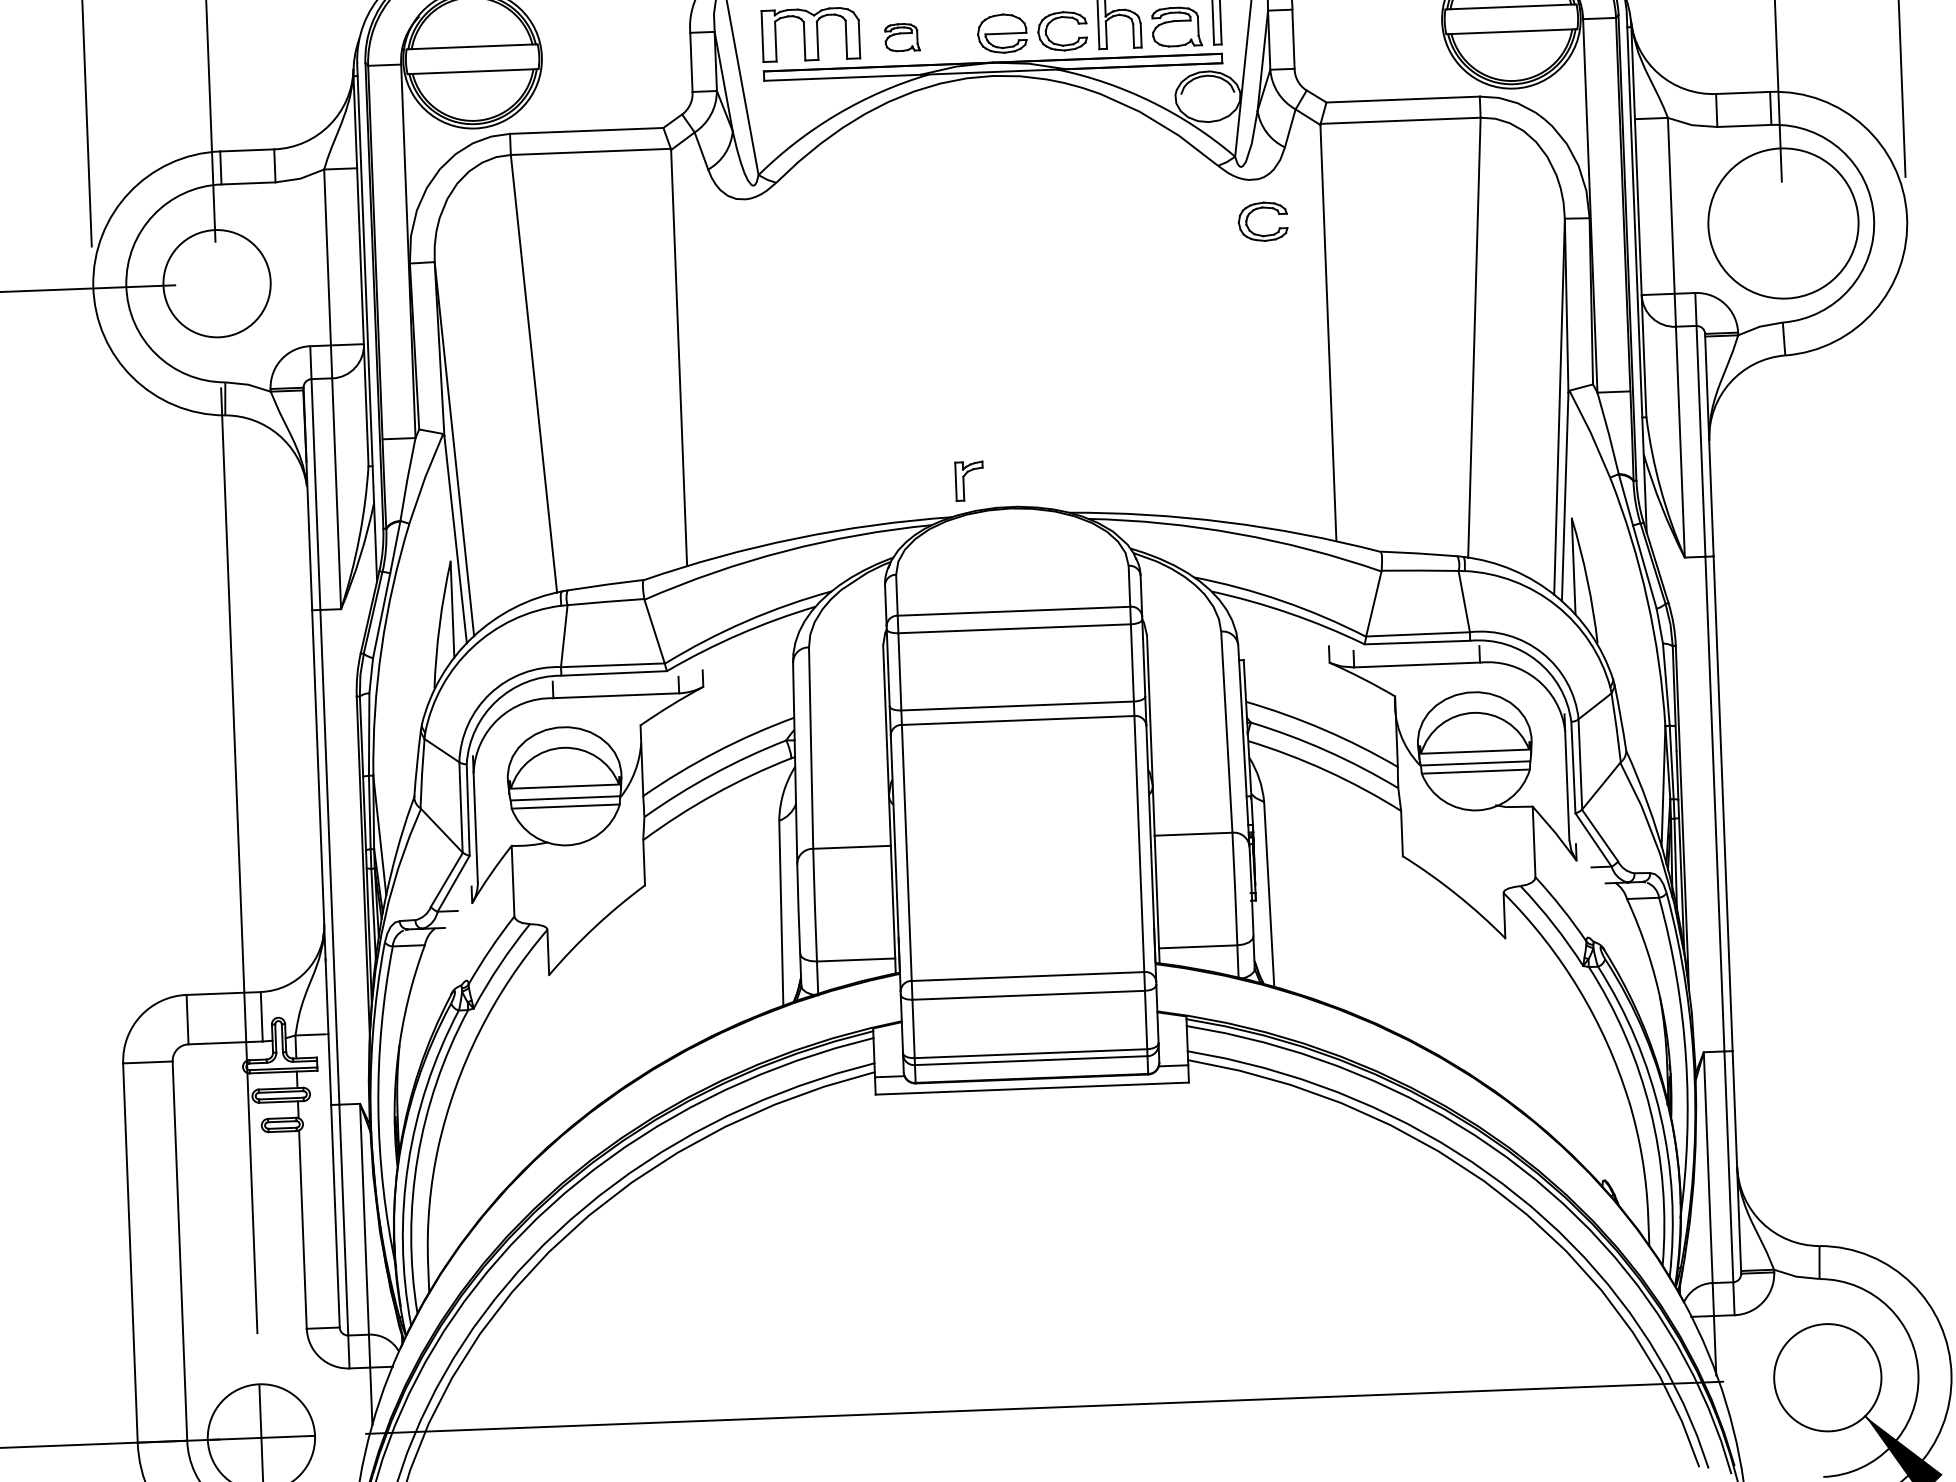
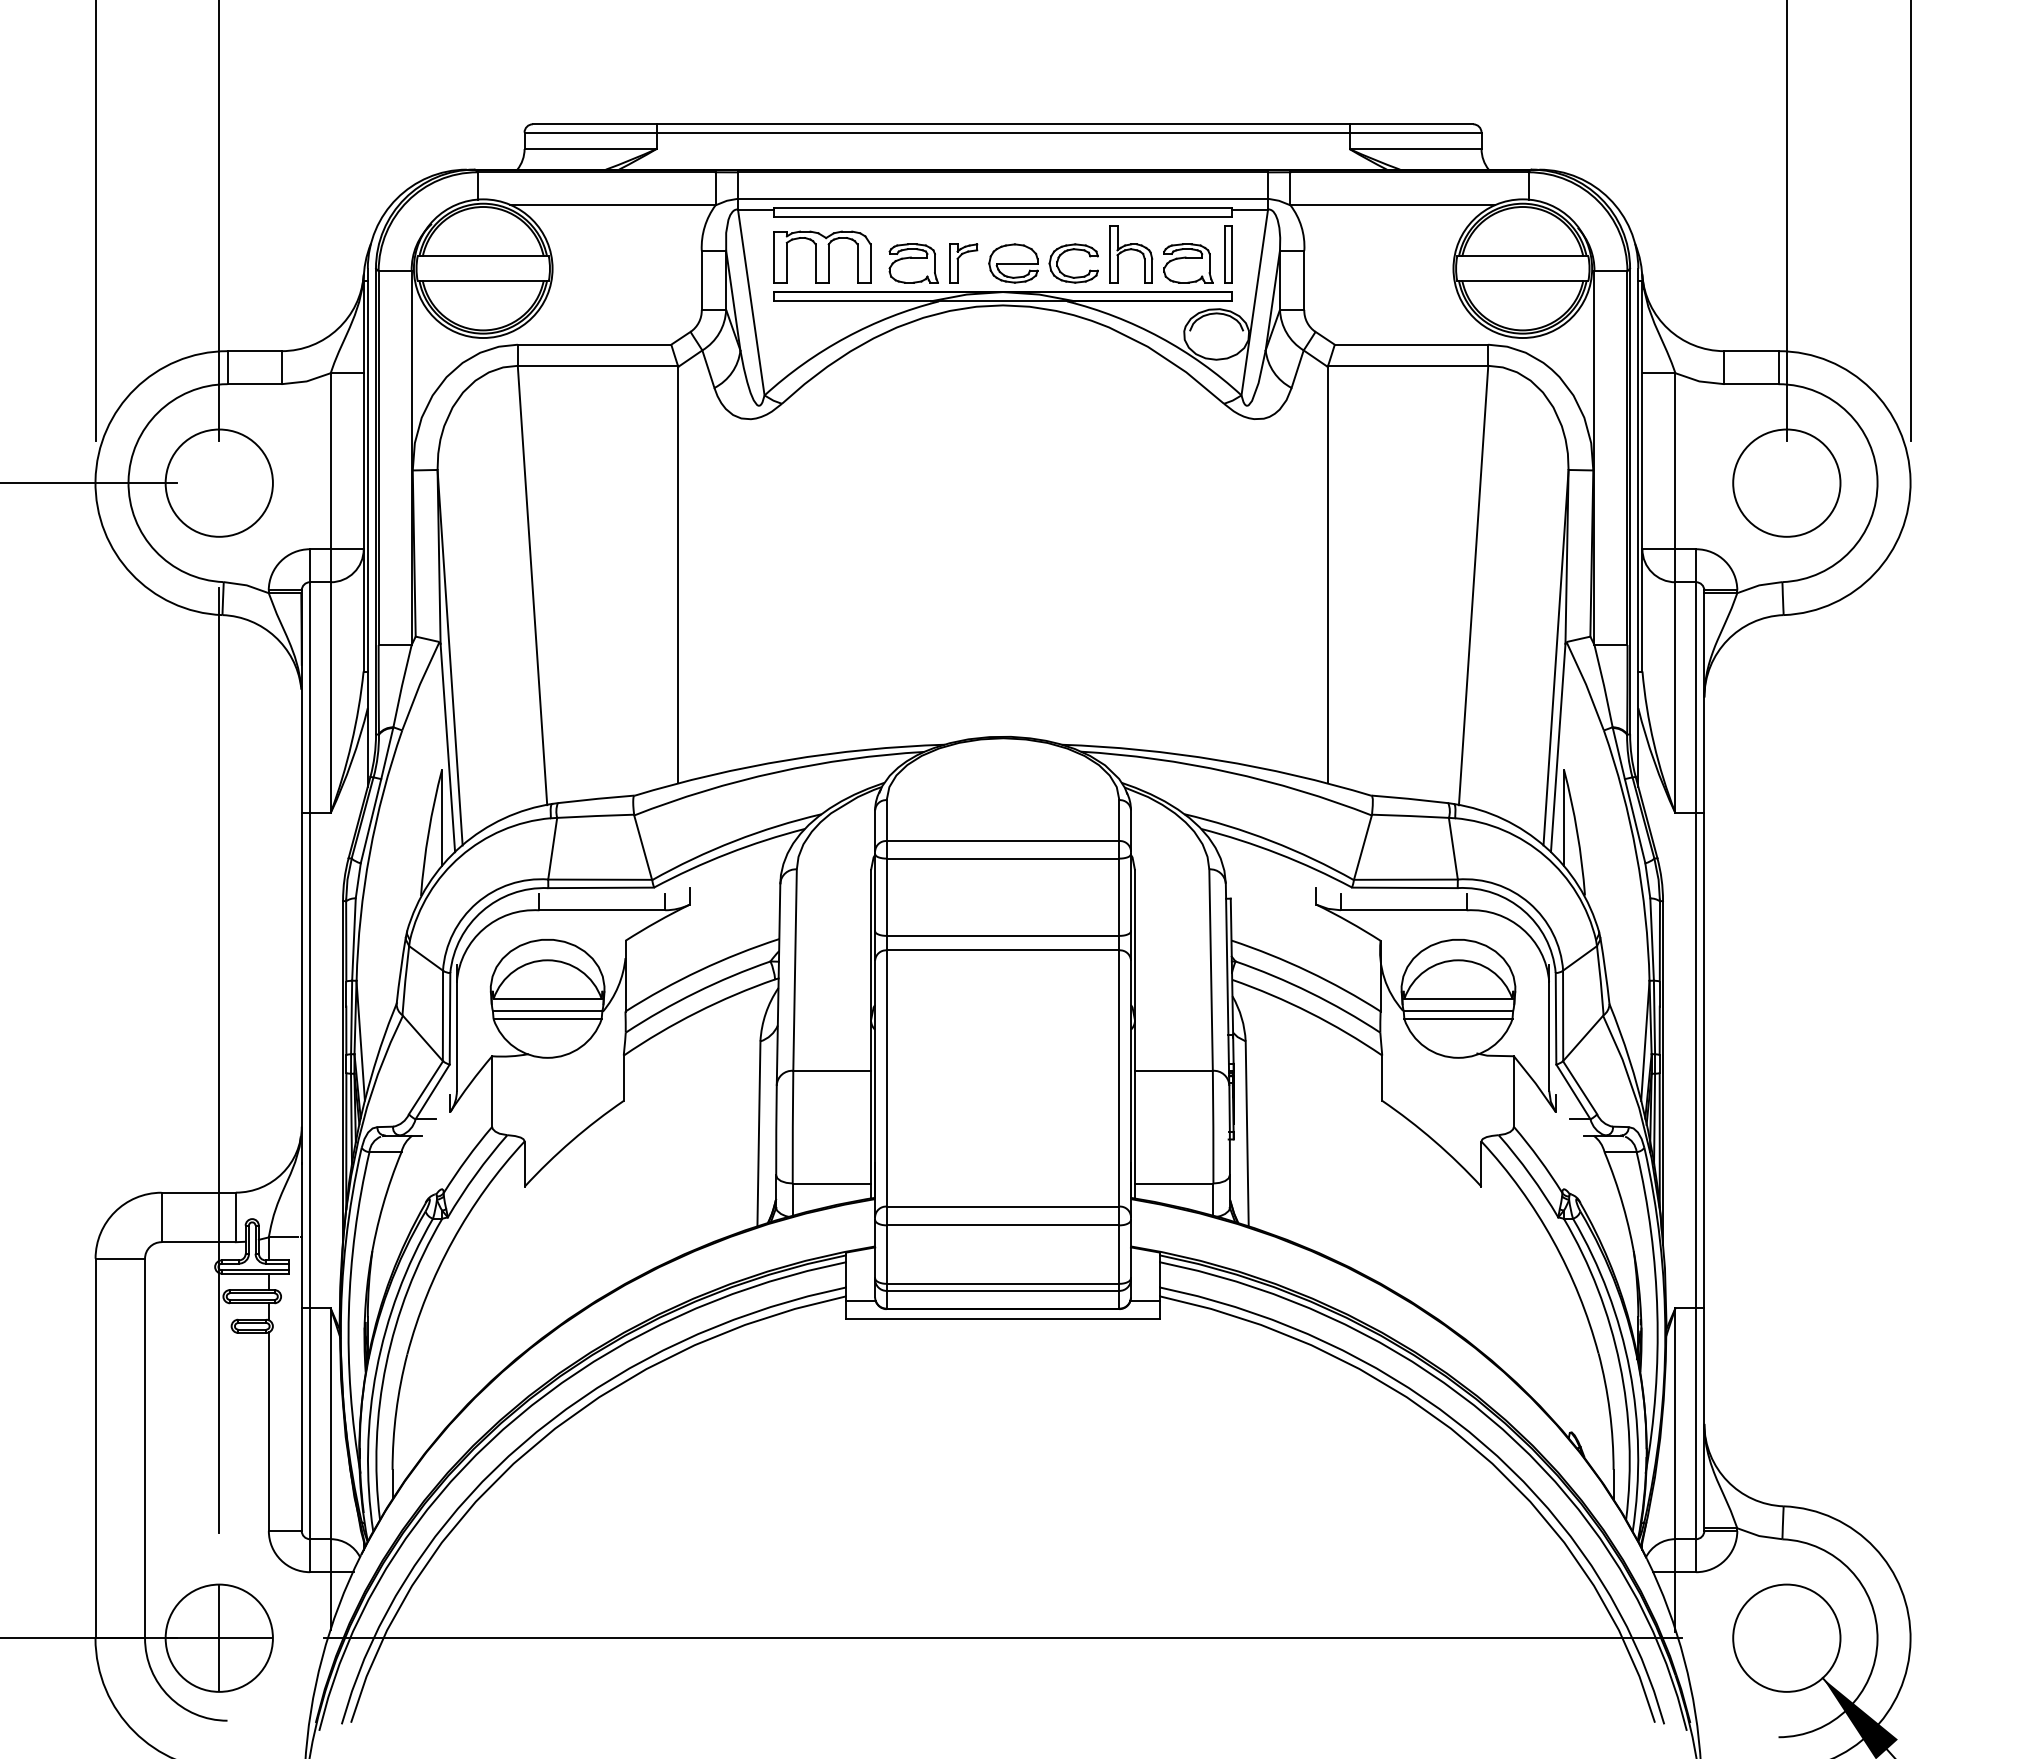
part: (902, 37) -> (913, 263), size x1.43
circle: (1783, 222) -> (1786, 482), size x0.71
part: (1259, 233) -> (1262, 473), removed
part: (969, 481) -> (963, 263), moved

